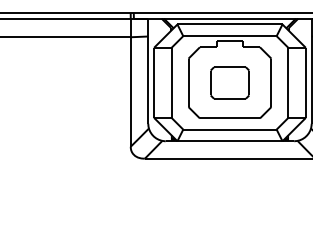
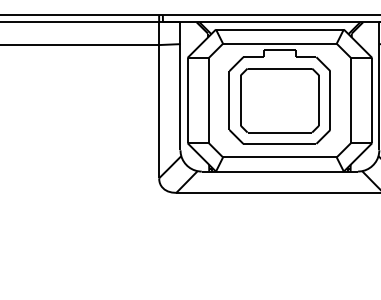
part: (229, 82) -> (279, 100), size x1.67

